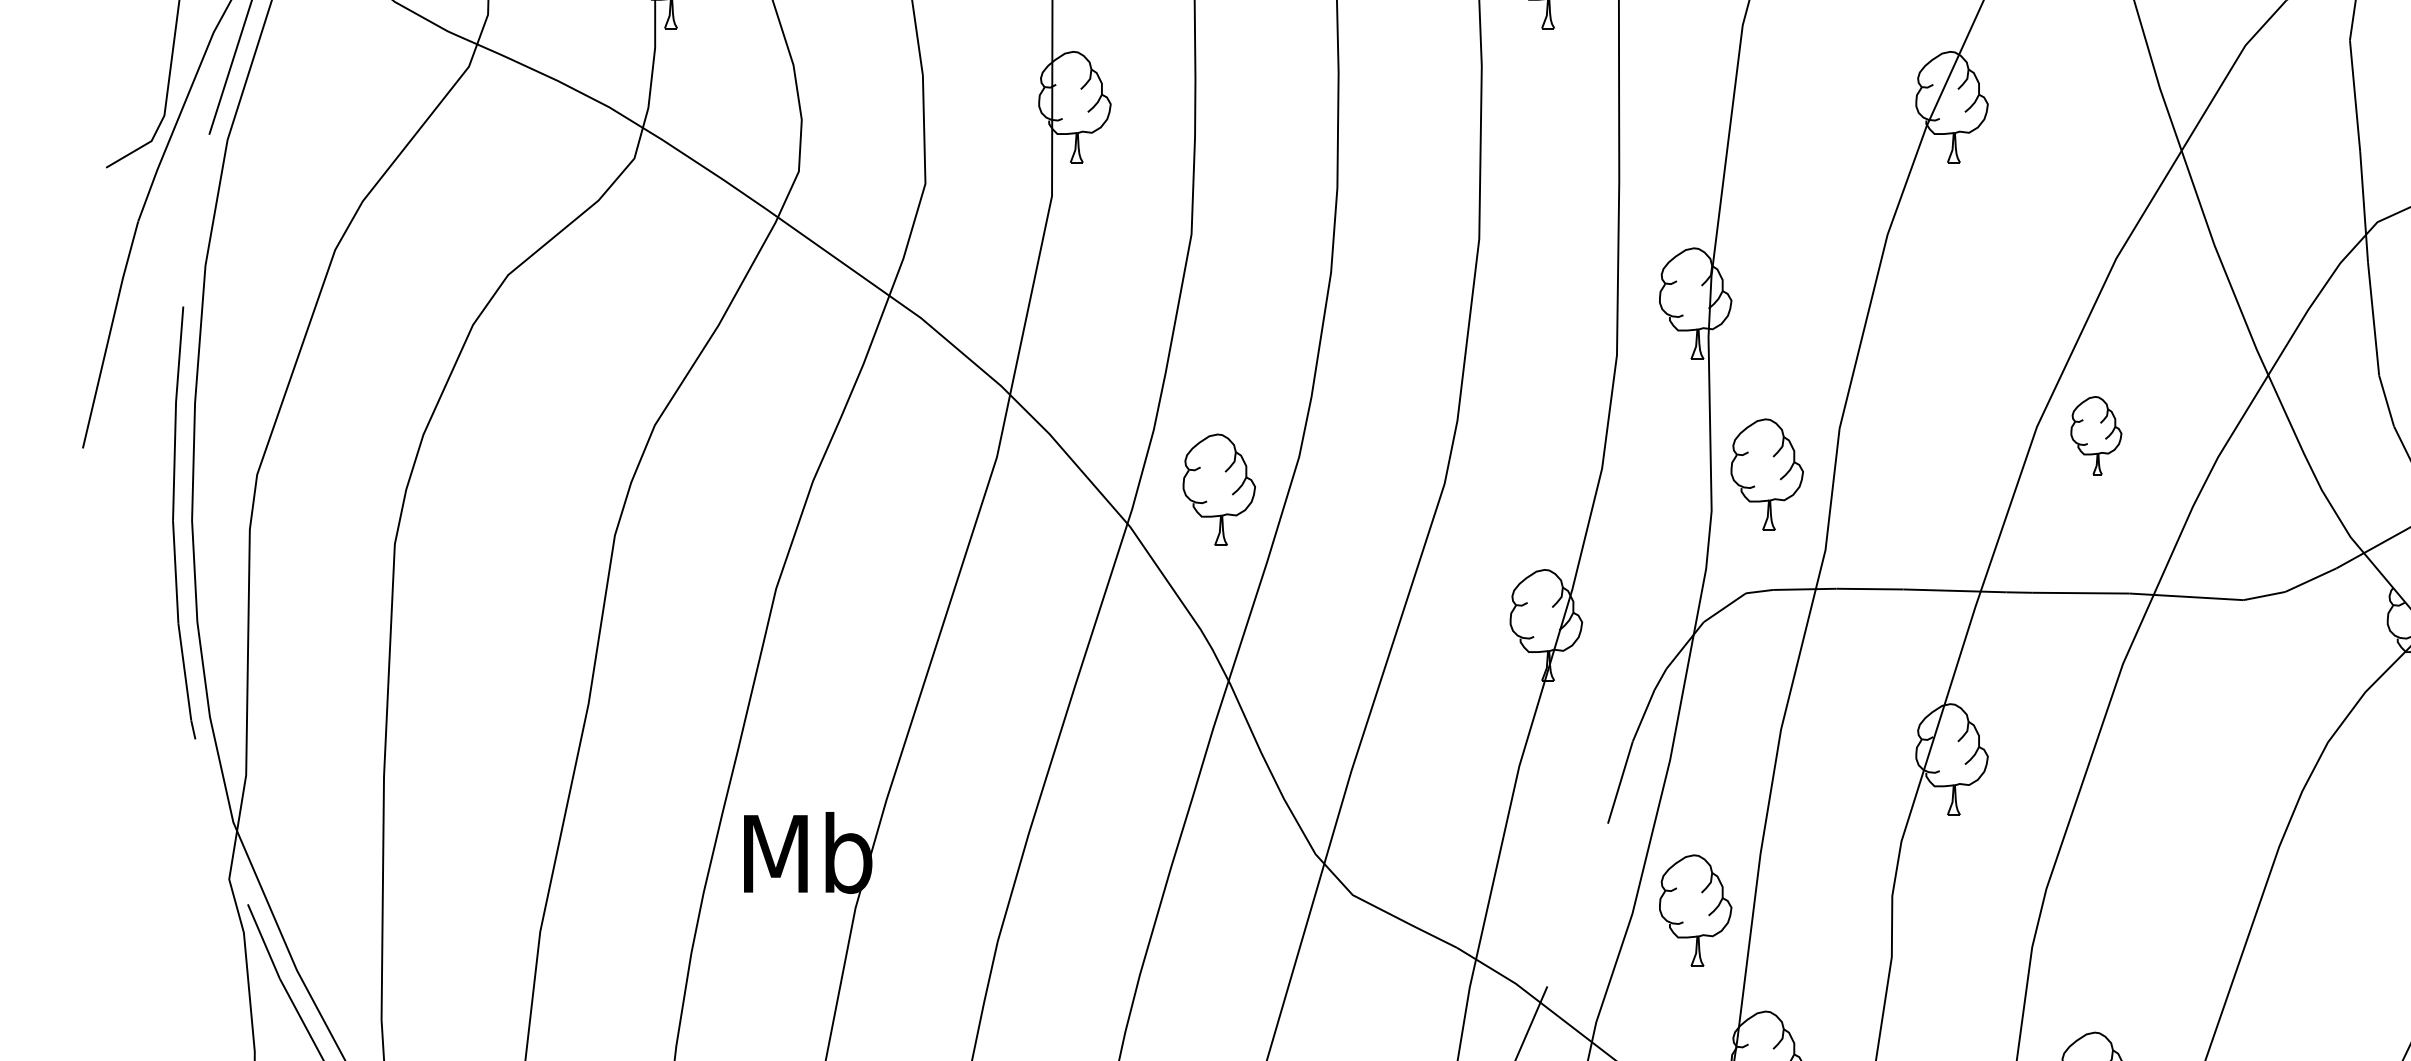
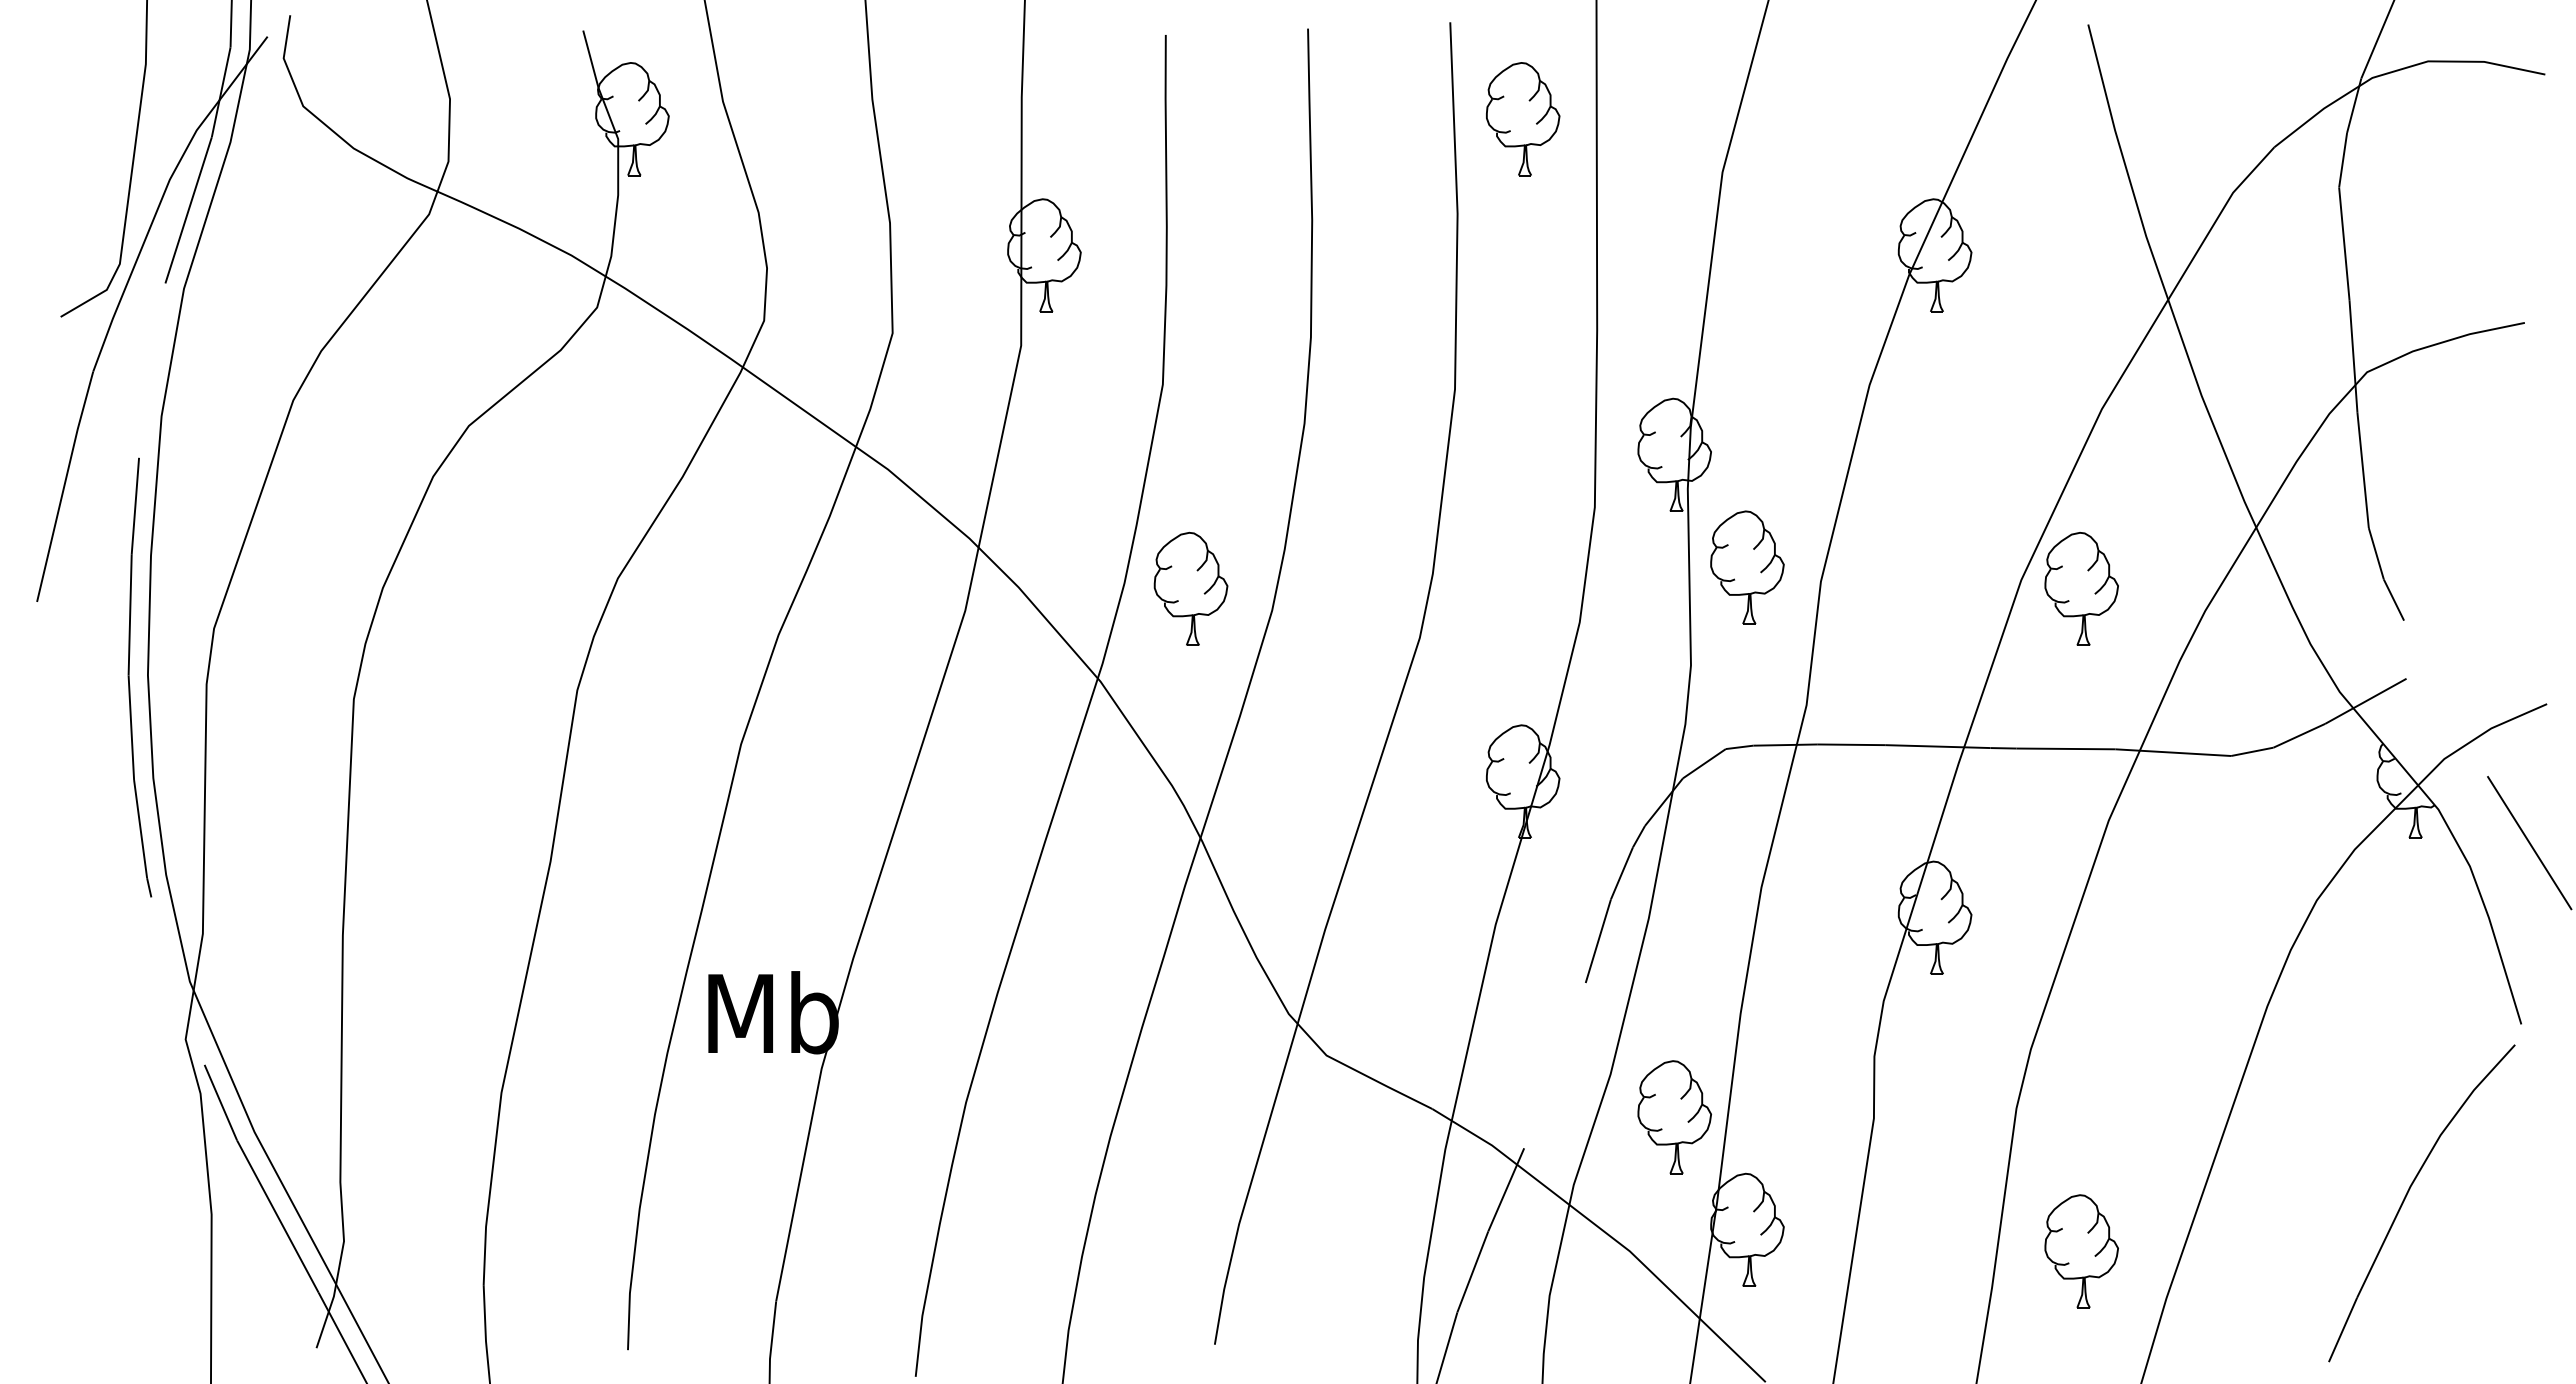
part: (2096, 435) -> (2081, 588), size x1.43
part: (1767, 474) -> (1747, 567), moved
part: (1218, 489) -> (1190, 588), moved
part: (1695, 910) -> (1674, 1117), moved

